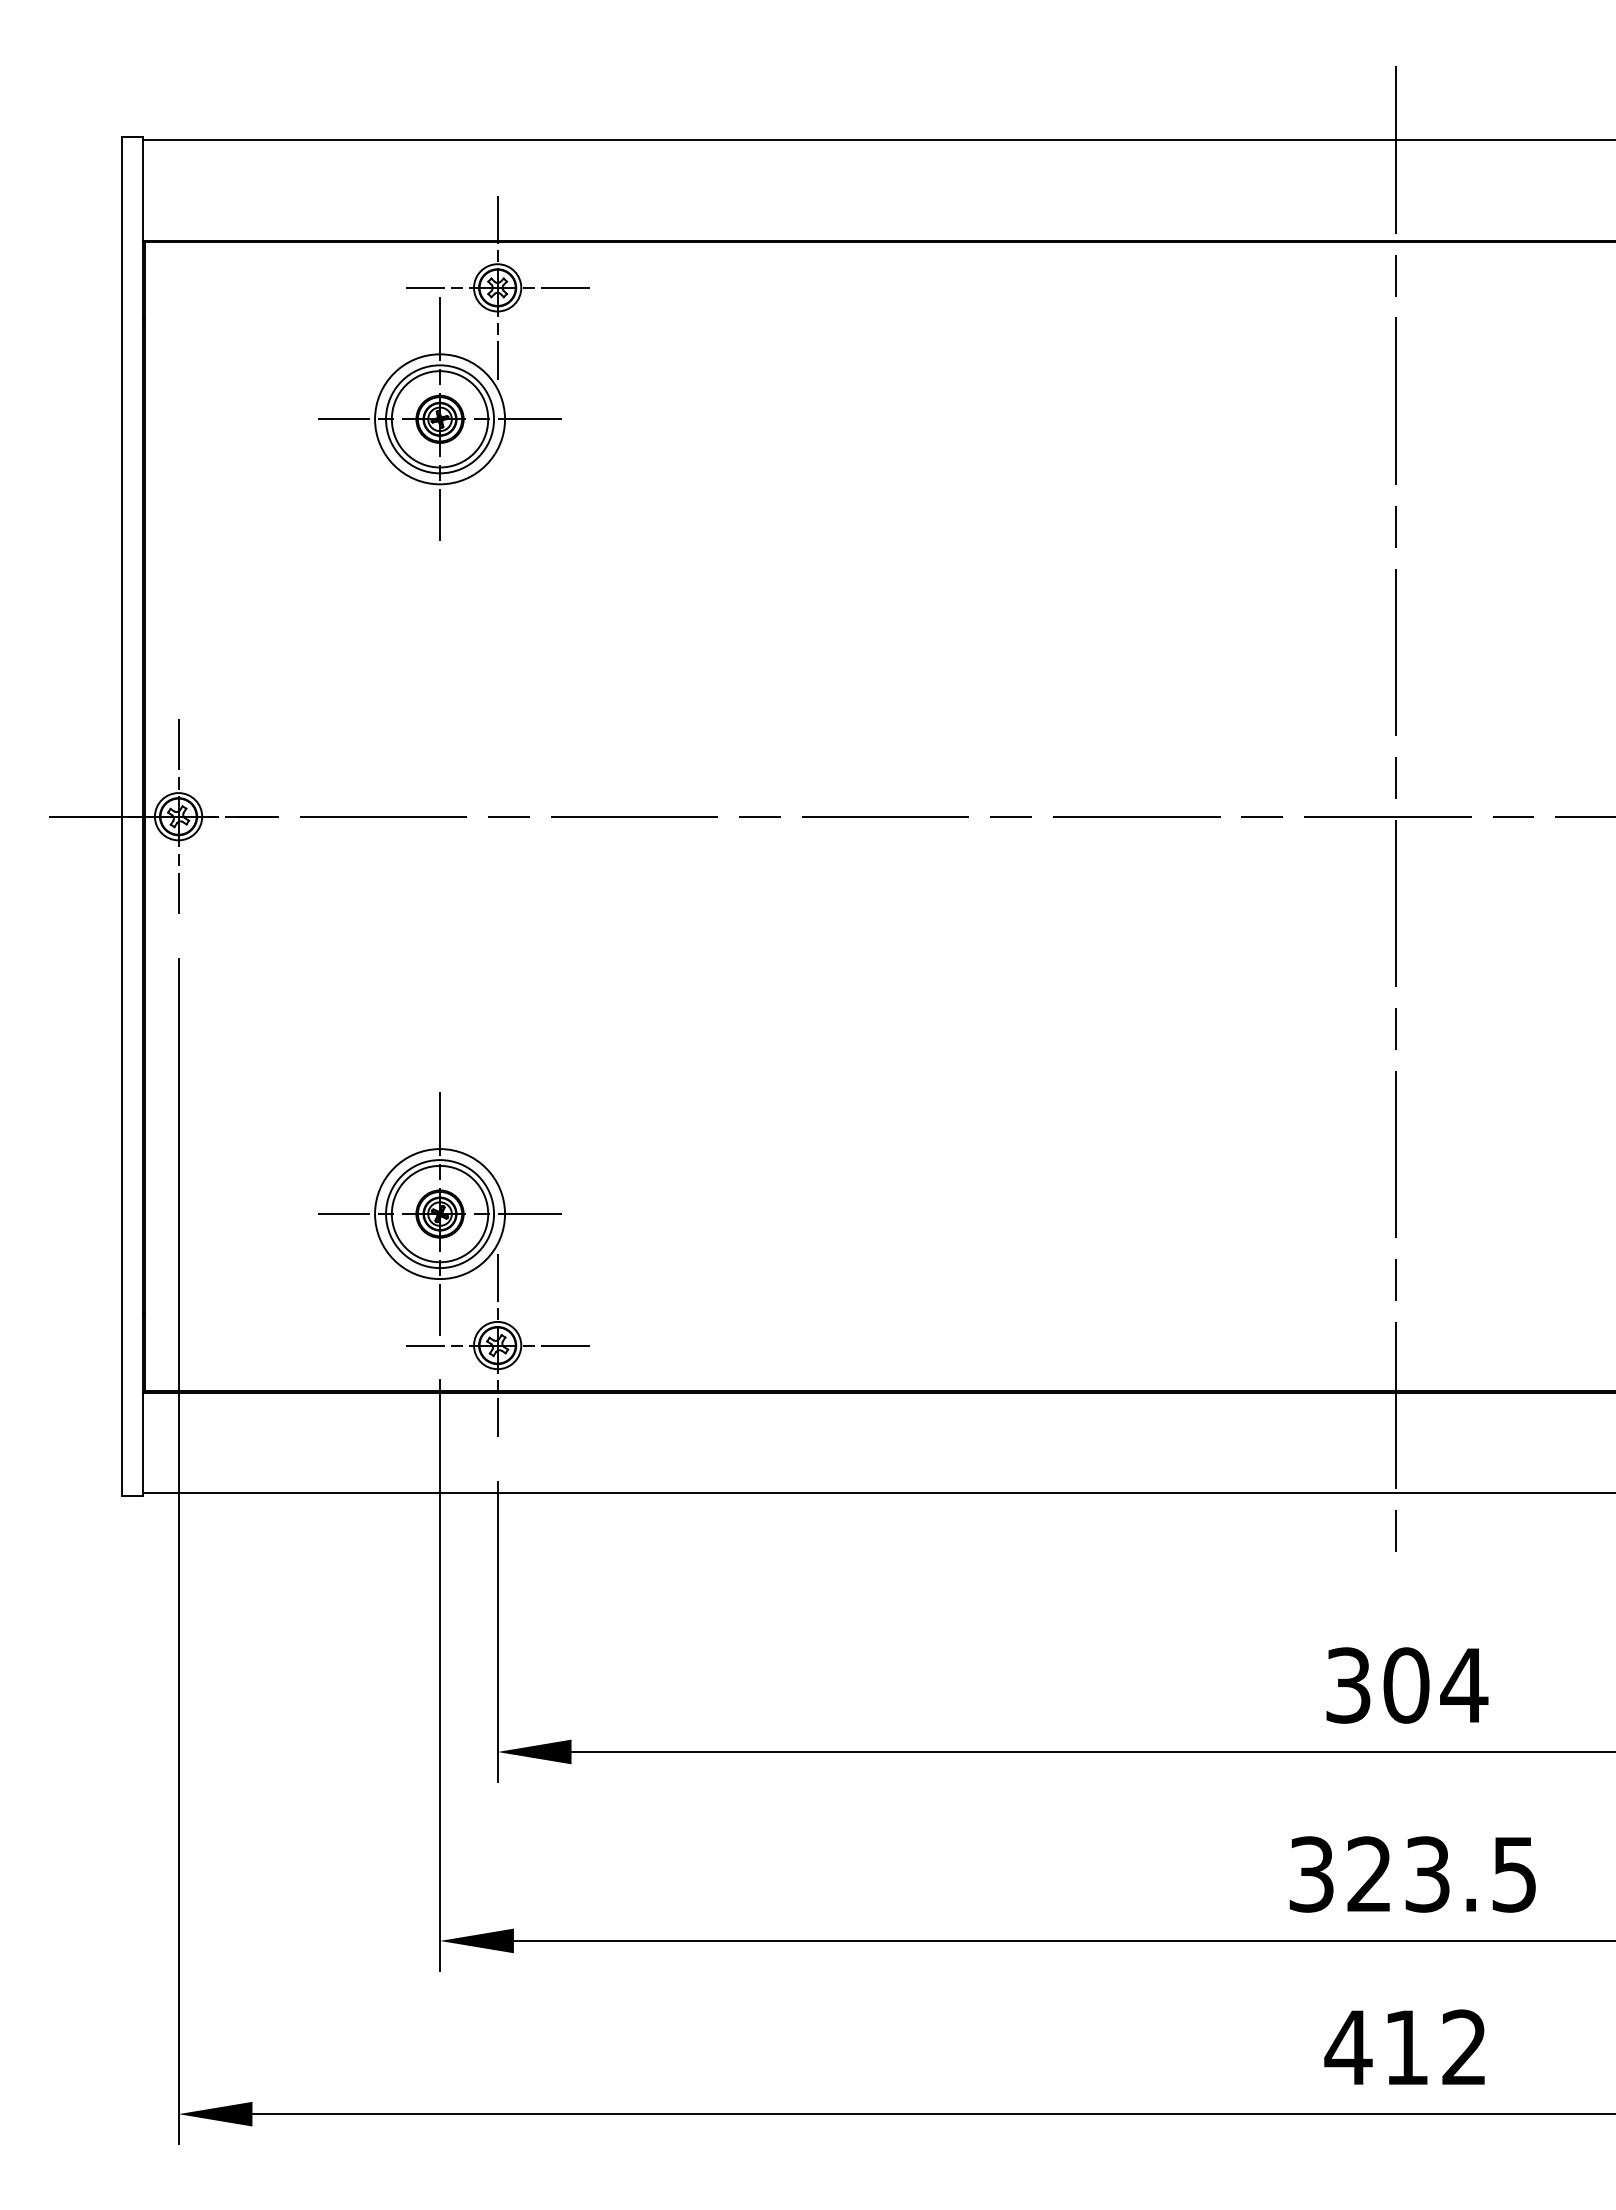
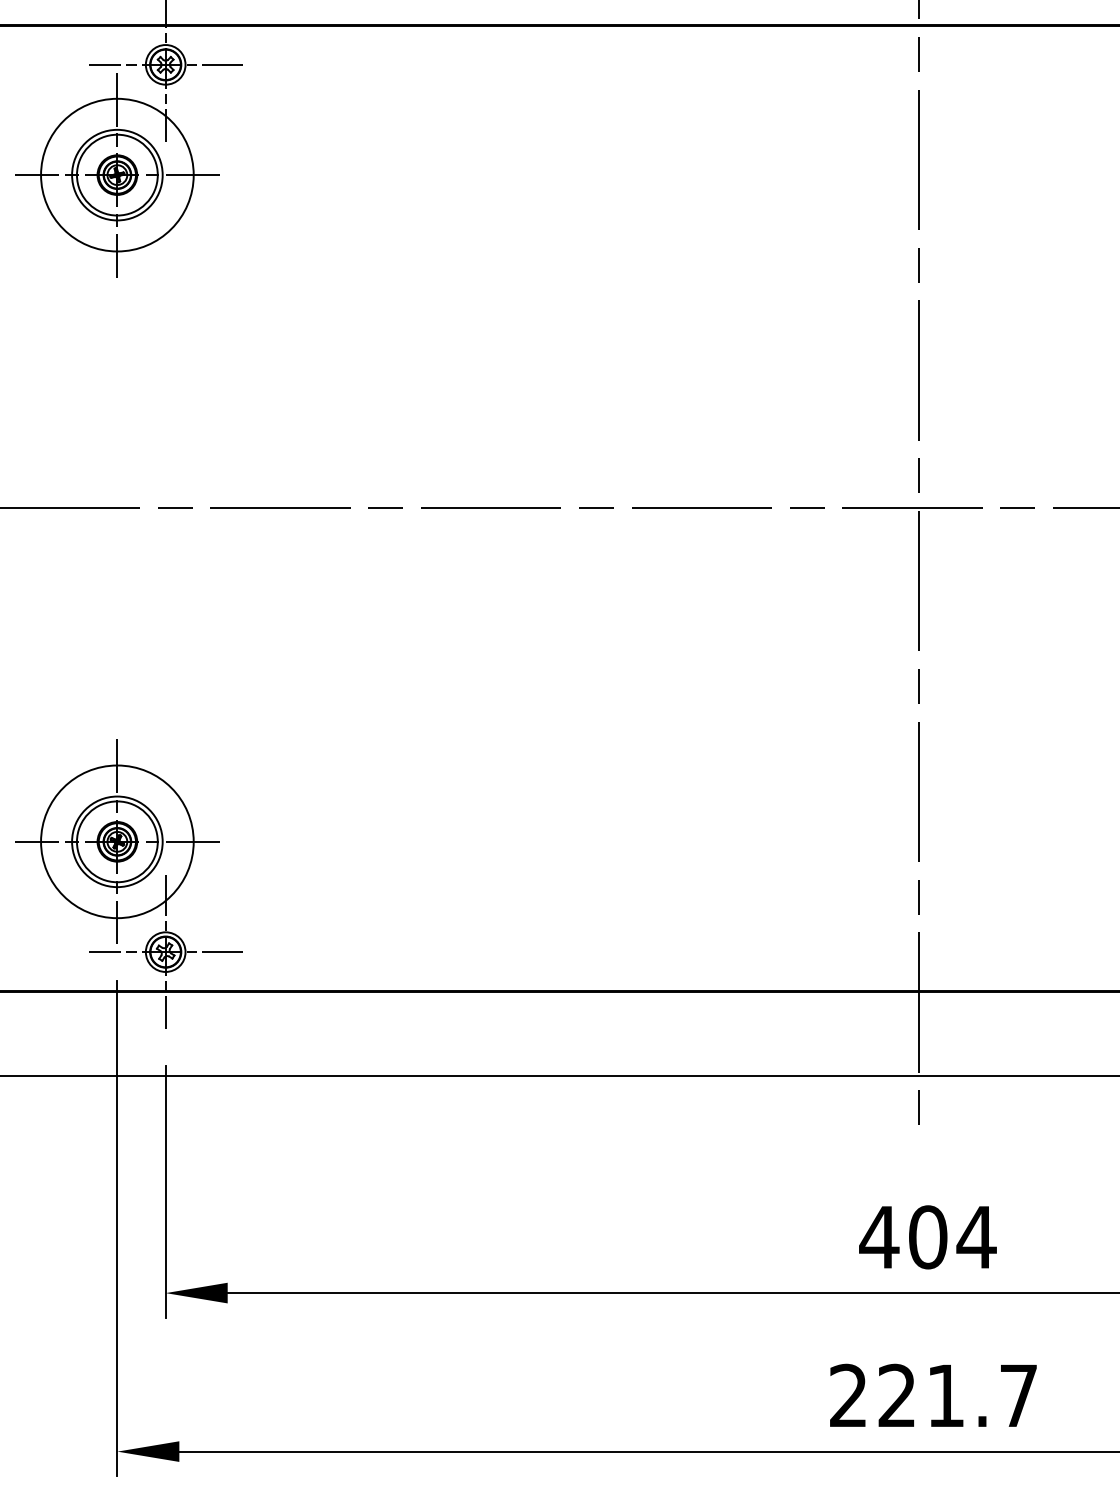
circle: (440, 419) -> (117, 175), size x1.4
circle: (440, 1214) -> (117, 842), size x1.4
text: (1348, 1685) -> (879, 1237), 304 -> 404
text: (1412, 1874) -> (933, 1395), 323.5 -> 221.7

